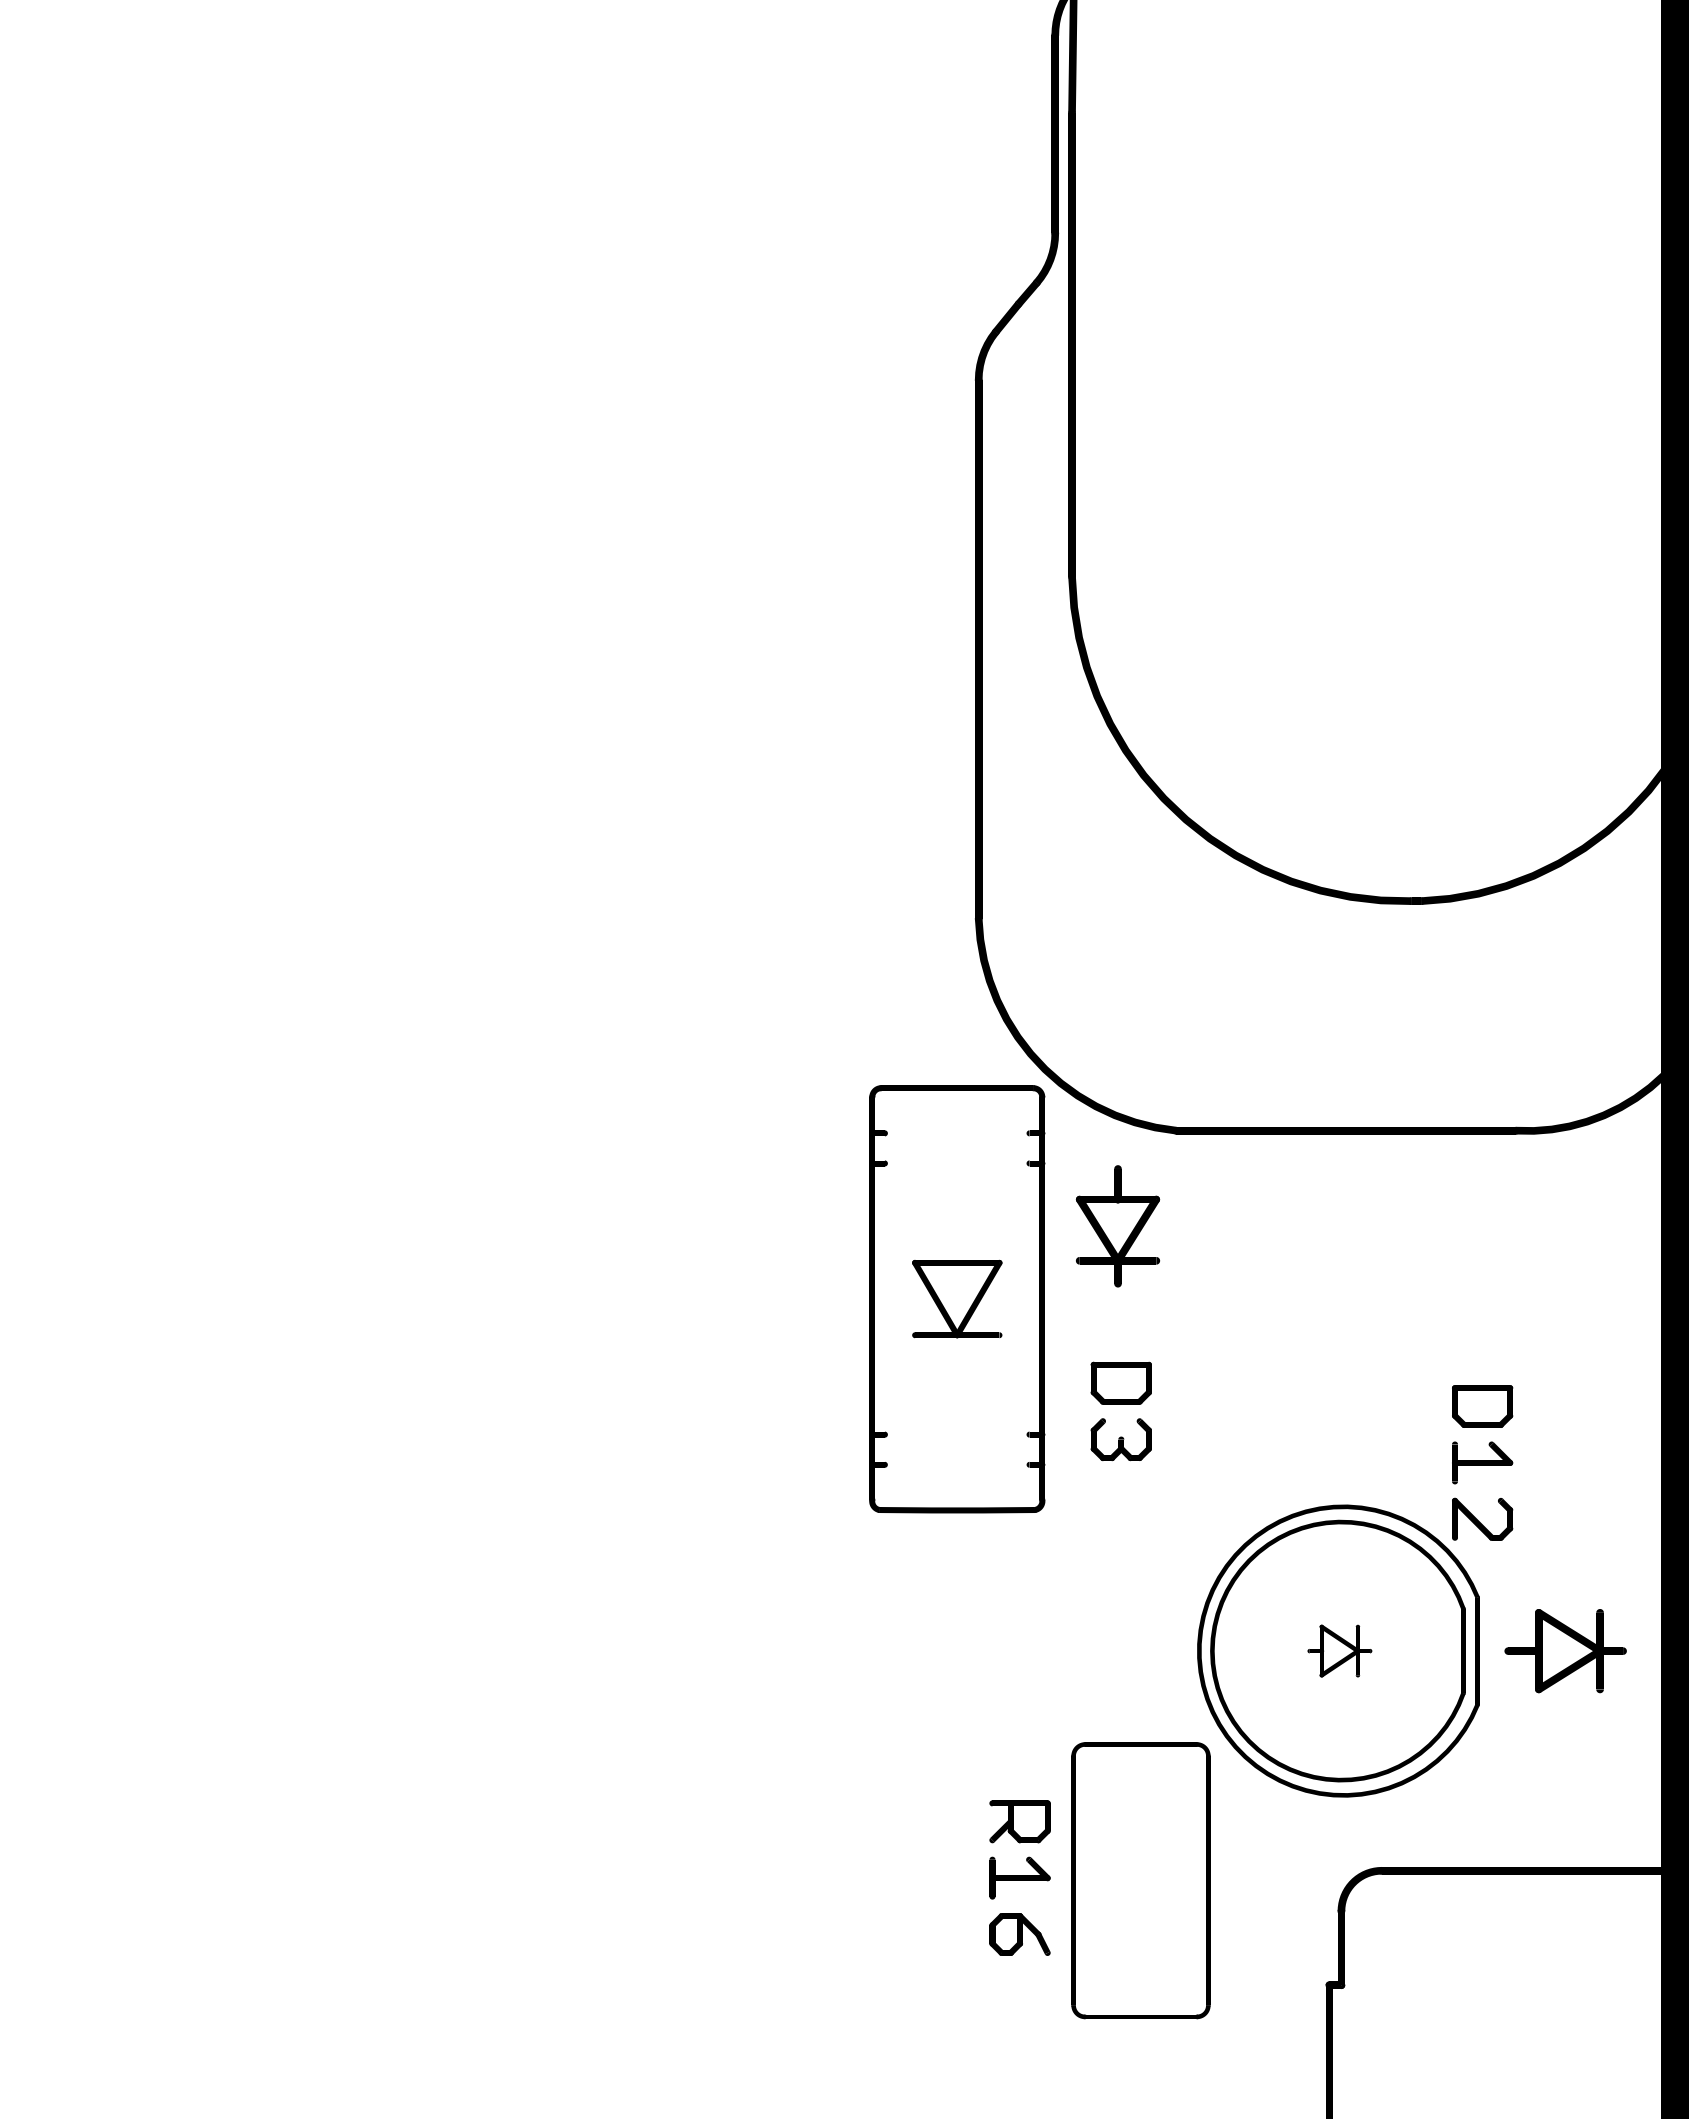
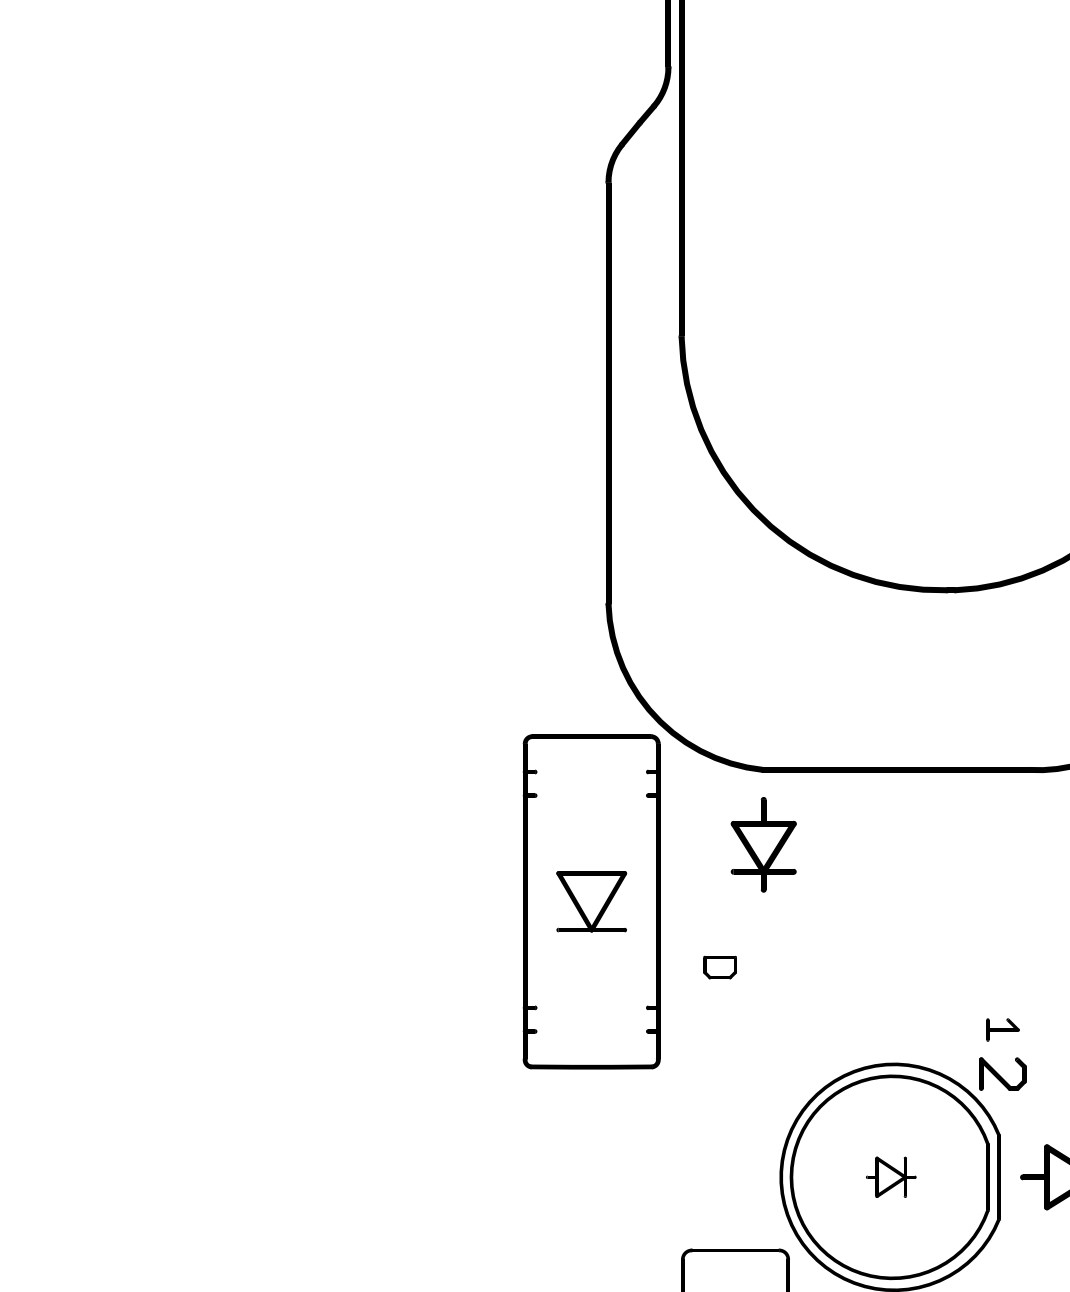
part: (1117, 1226) -> (763, 844), moved
part: (1120, 1382) -> (719, 967), size x0.7
part: (1482, 1406) -> (1002, 985), removed
part: (1120, 1439) -> (719, 1011), removed
part: (1482, 1462) -> (1002, 1029), size x0.7

